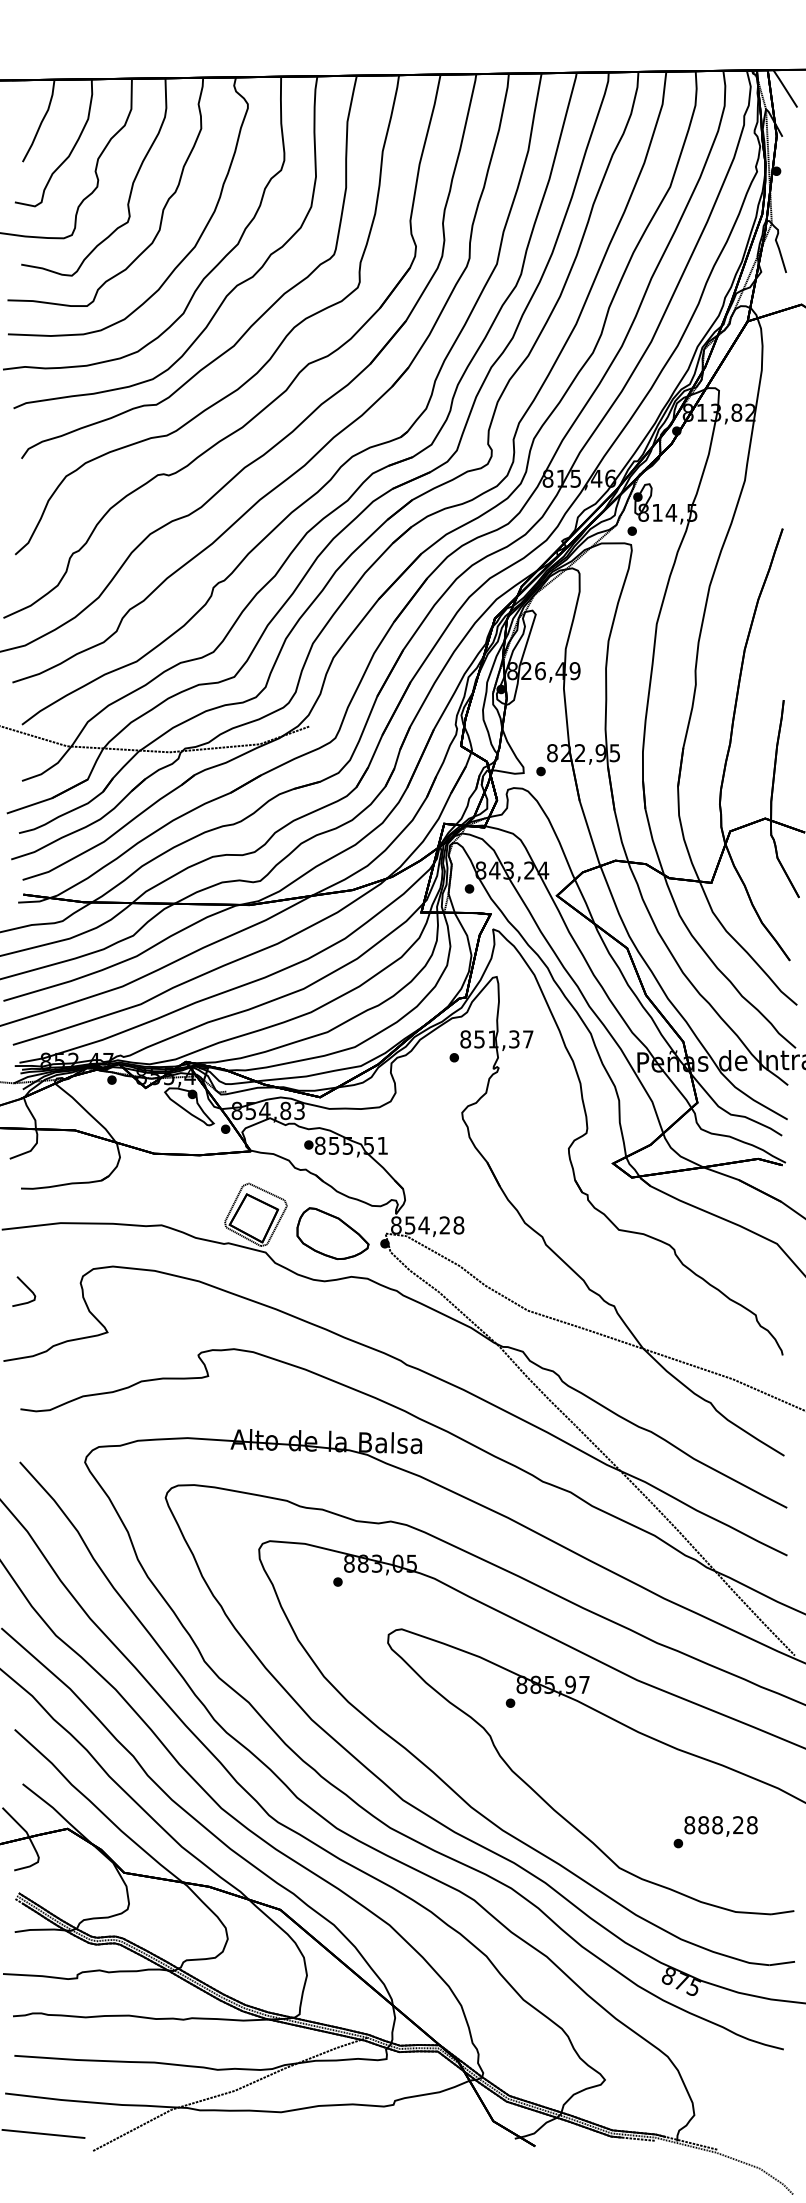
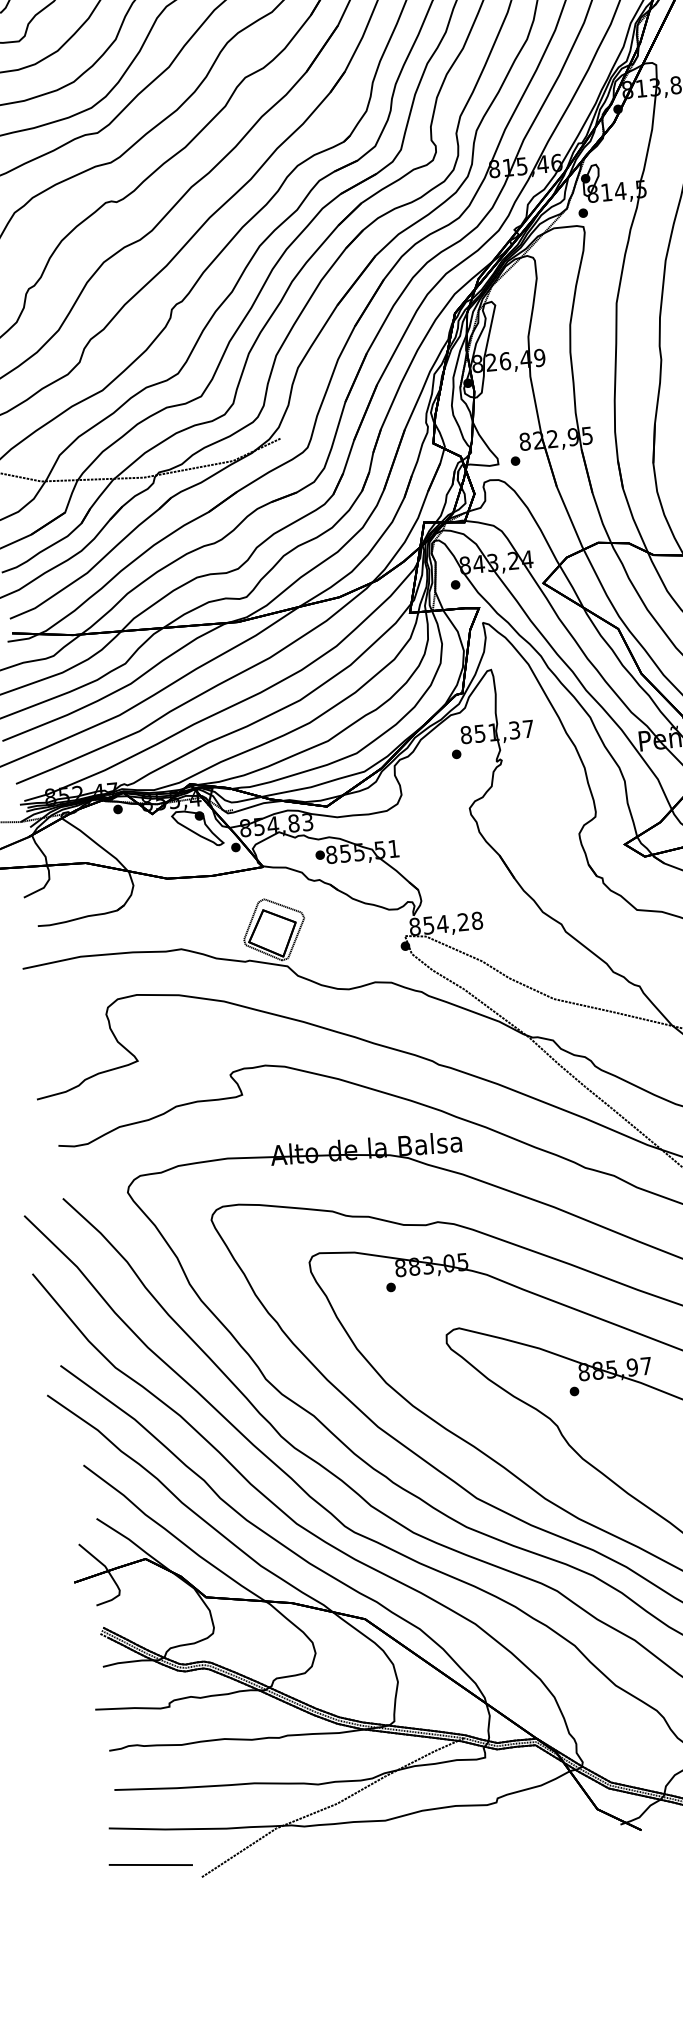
part: (332, 1233) -> (352, 941), removed
curve: (27, 1288) -> (53, 1024), removed

